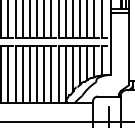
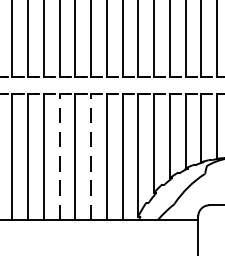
line: (29, 74) -> (58, 156), solid -> dashed
line: (44, 74) -> (91, 156), solid -> dashed

